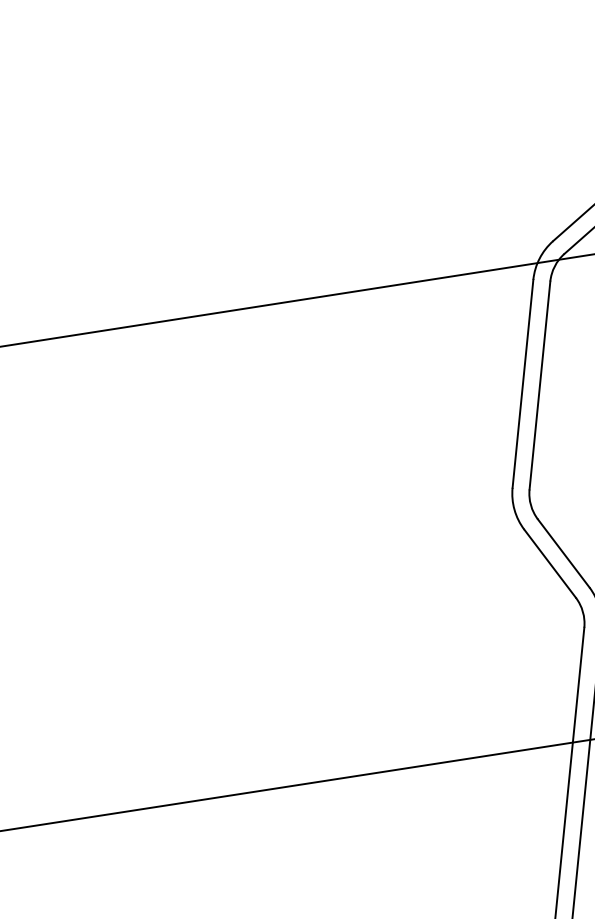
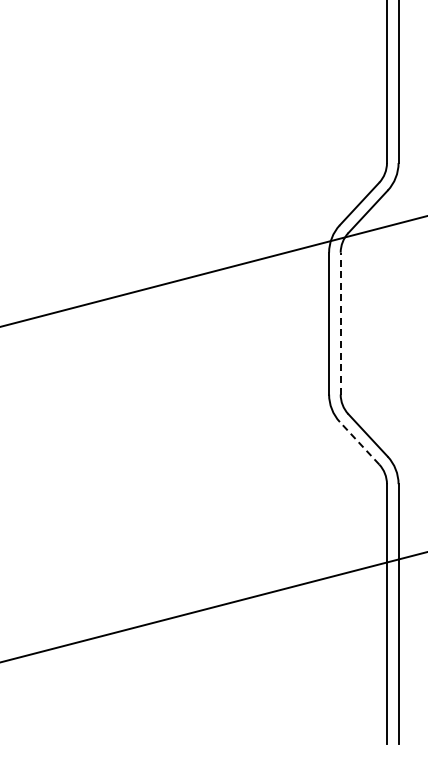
line: (539, 385) -> (340, 323), solid -> dashed
line: (549, 564) -> (359, 443), solid -> dashed

